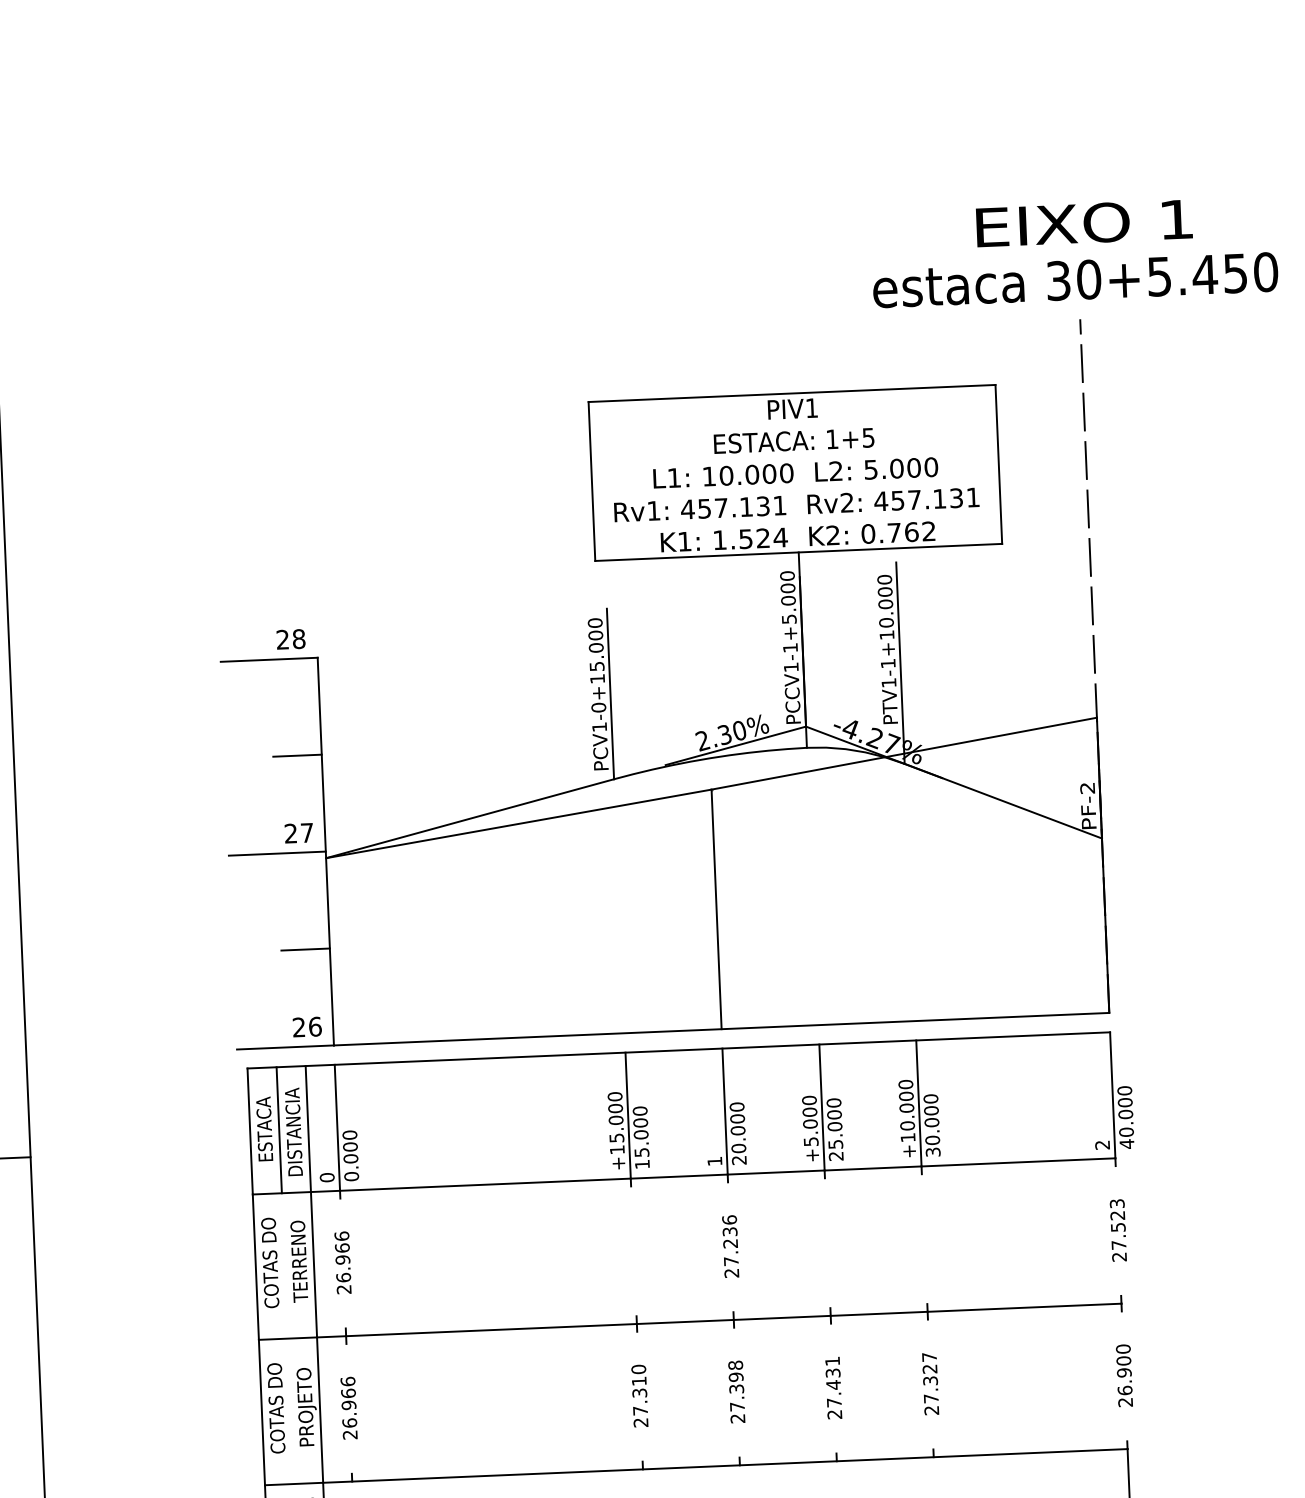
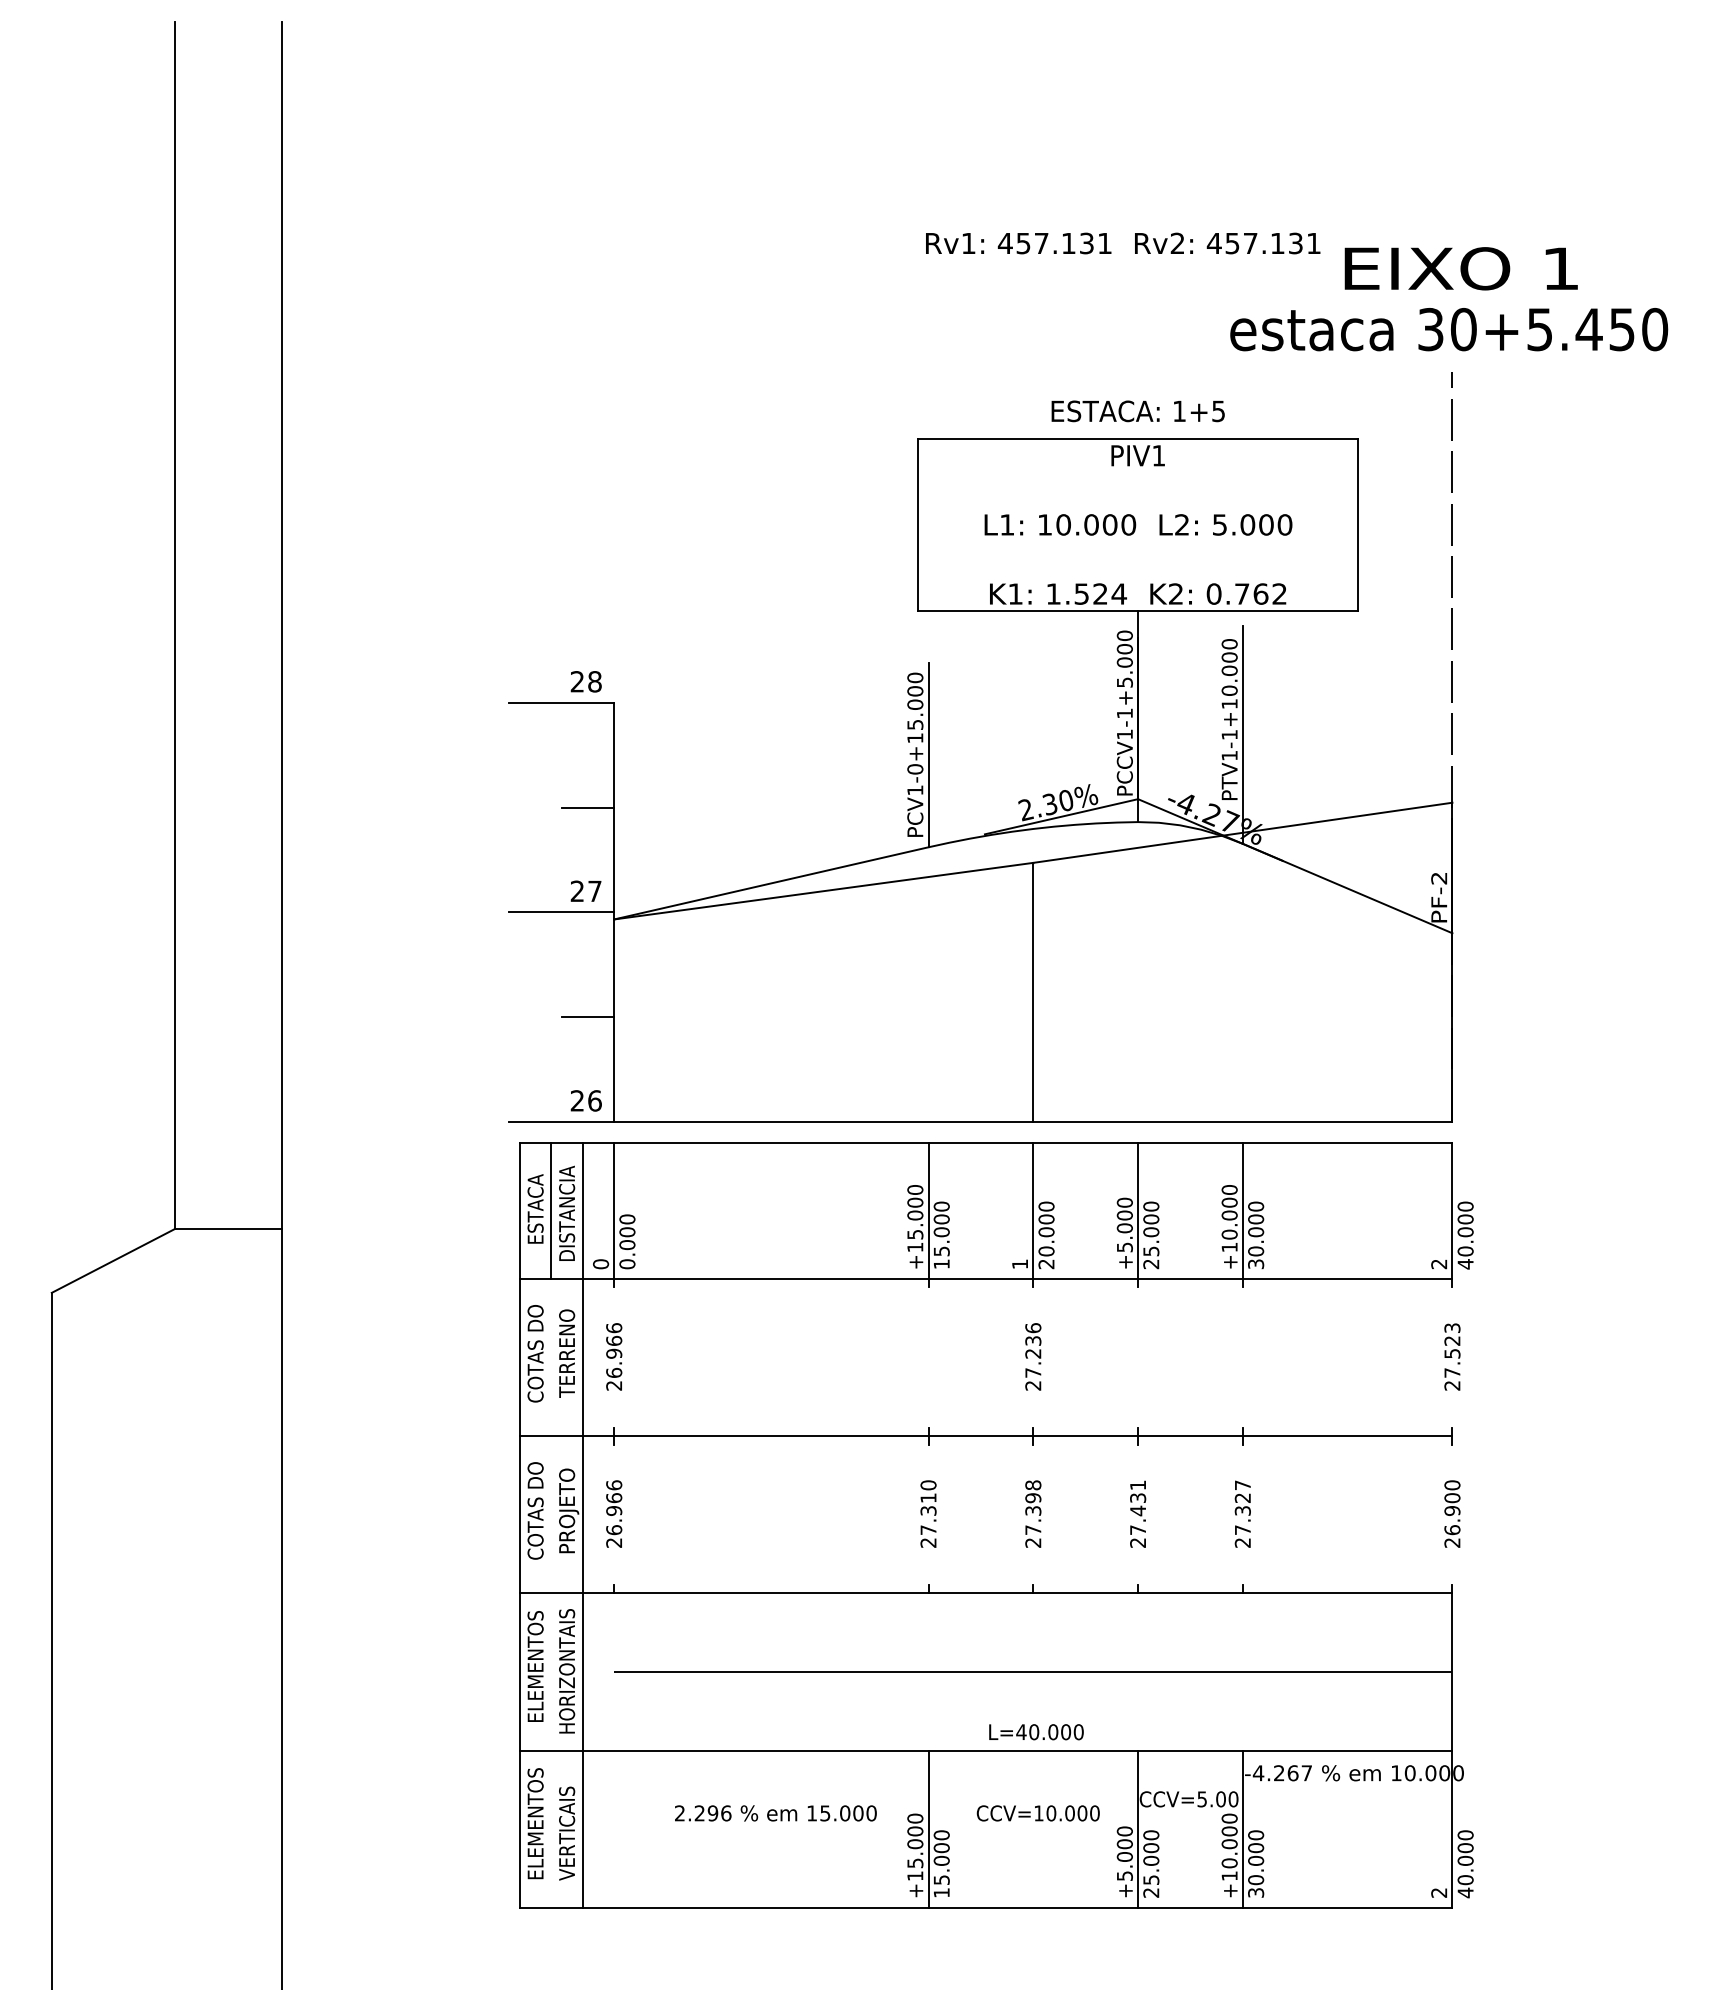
text: (793, 441) -> (1137, 411), moved
text: (797, 504) -> (1123, 243), moved

